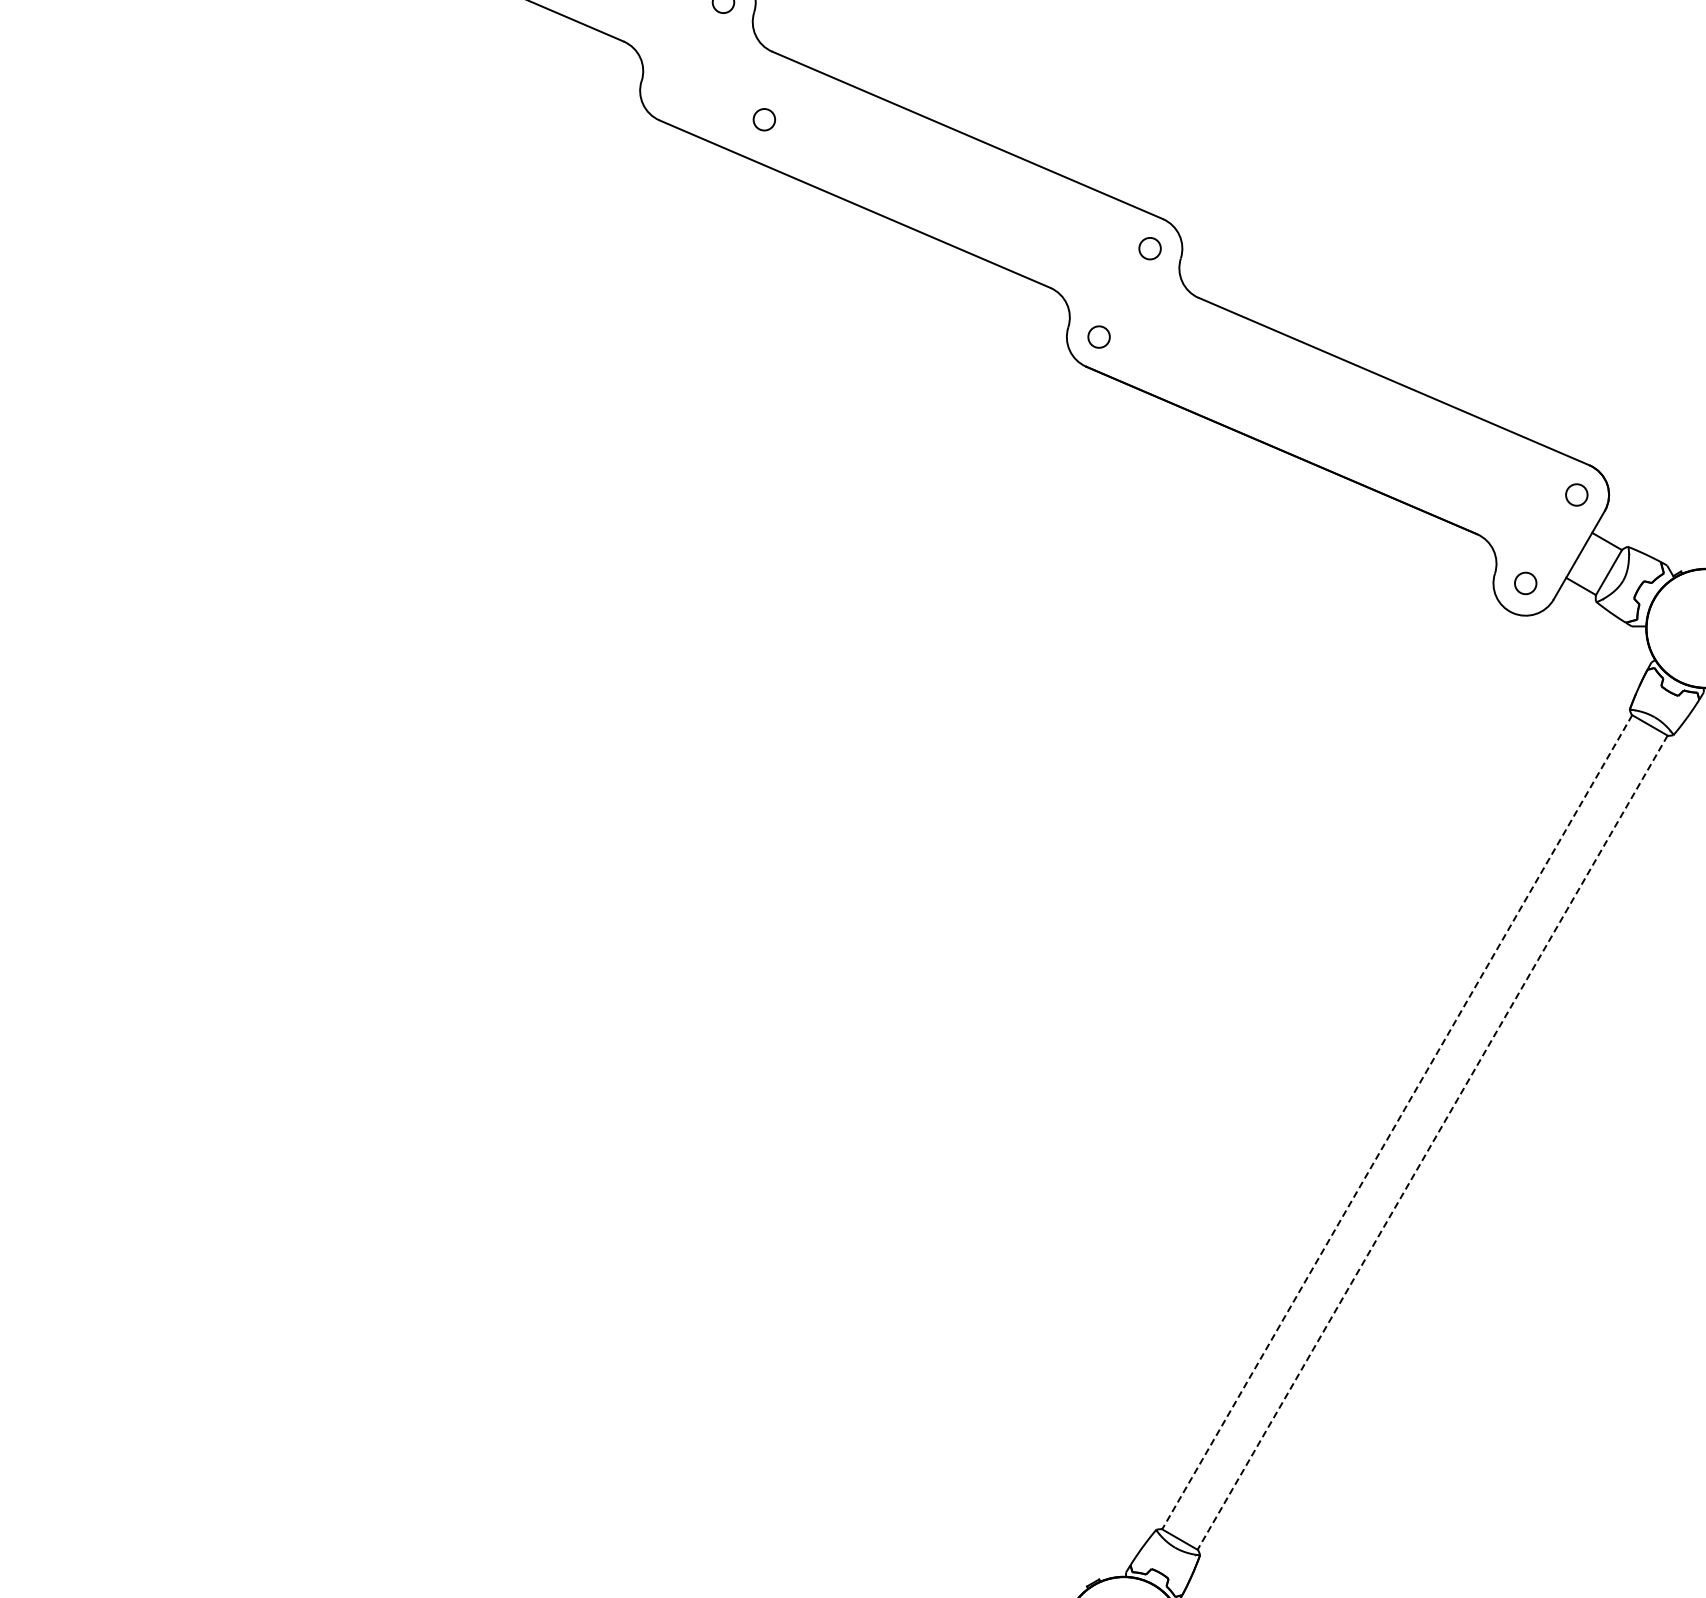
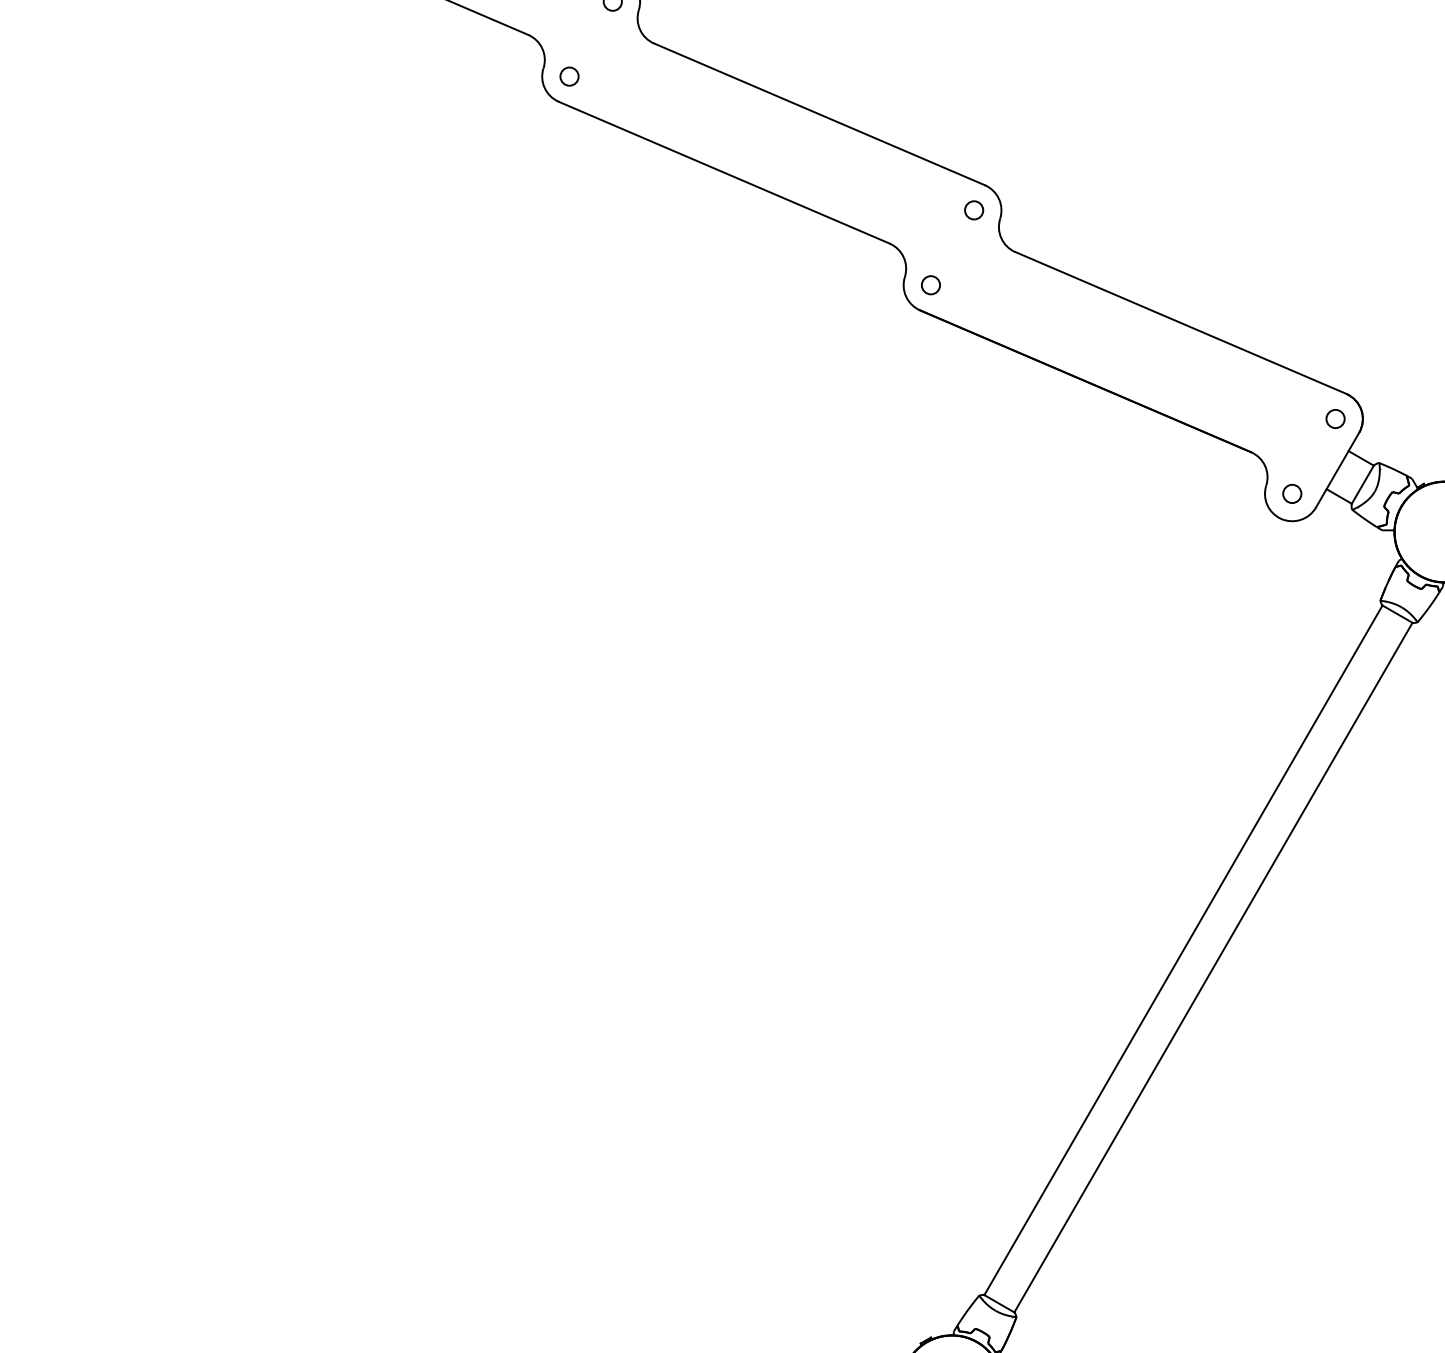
circle: (763, 119) -> (568, 76), moved
line: (1396, 1122) -> (1182, 950), dashed -> solid
line: (1432, 1143) -> (1213, 968), dashed -> solid

